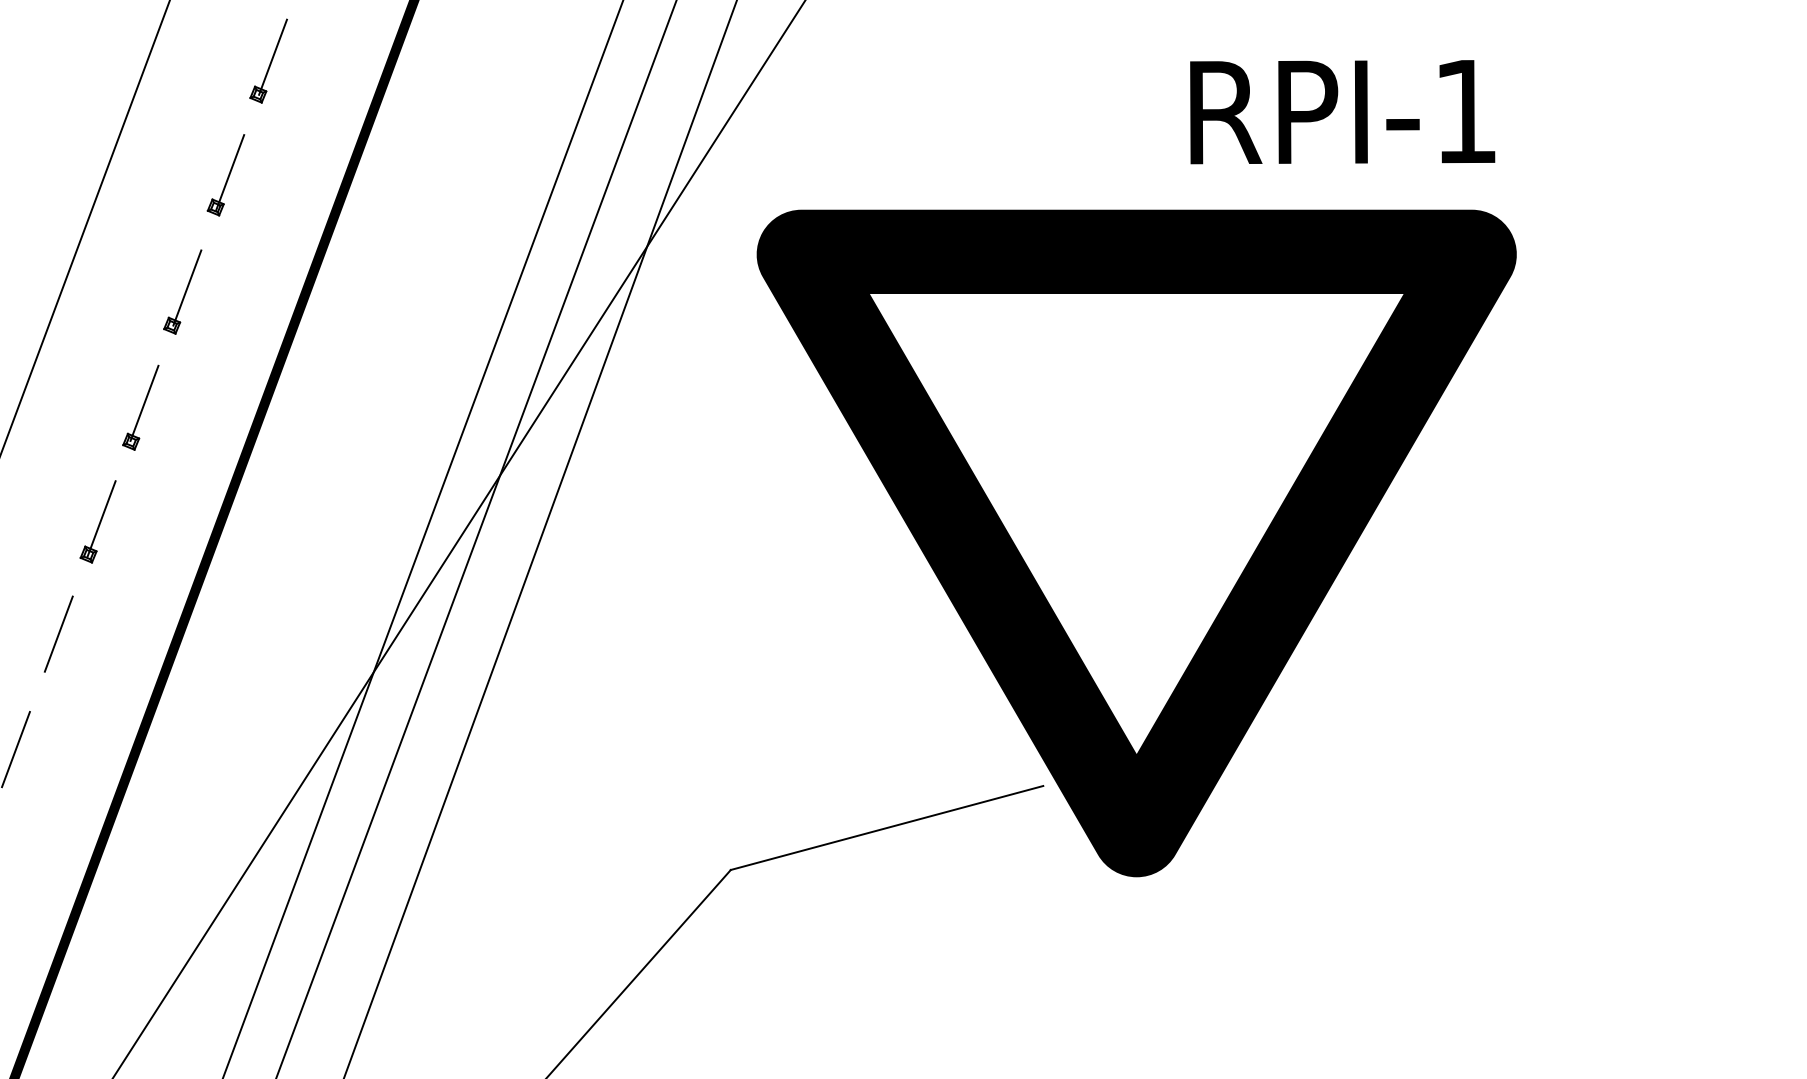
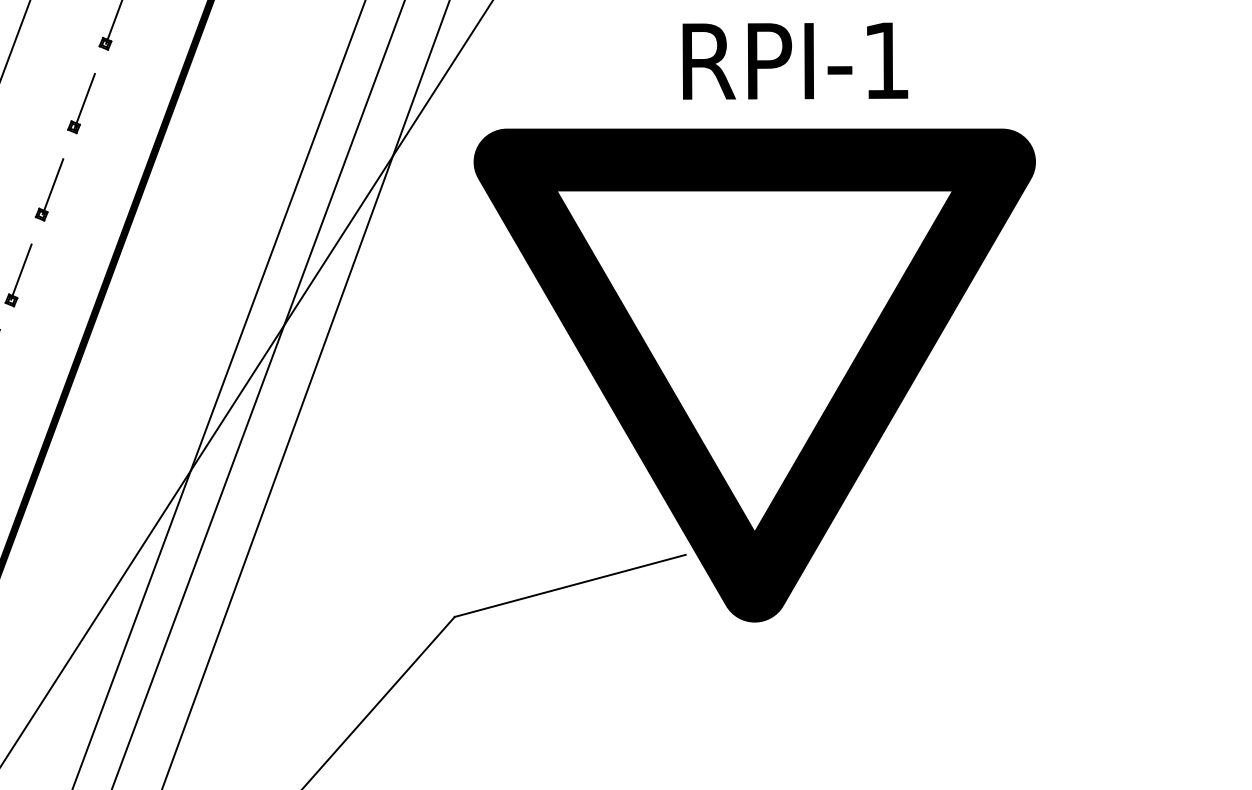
text: (1342, 112) -> (795, 61), moved

